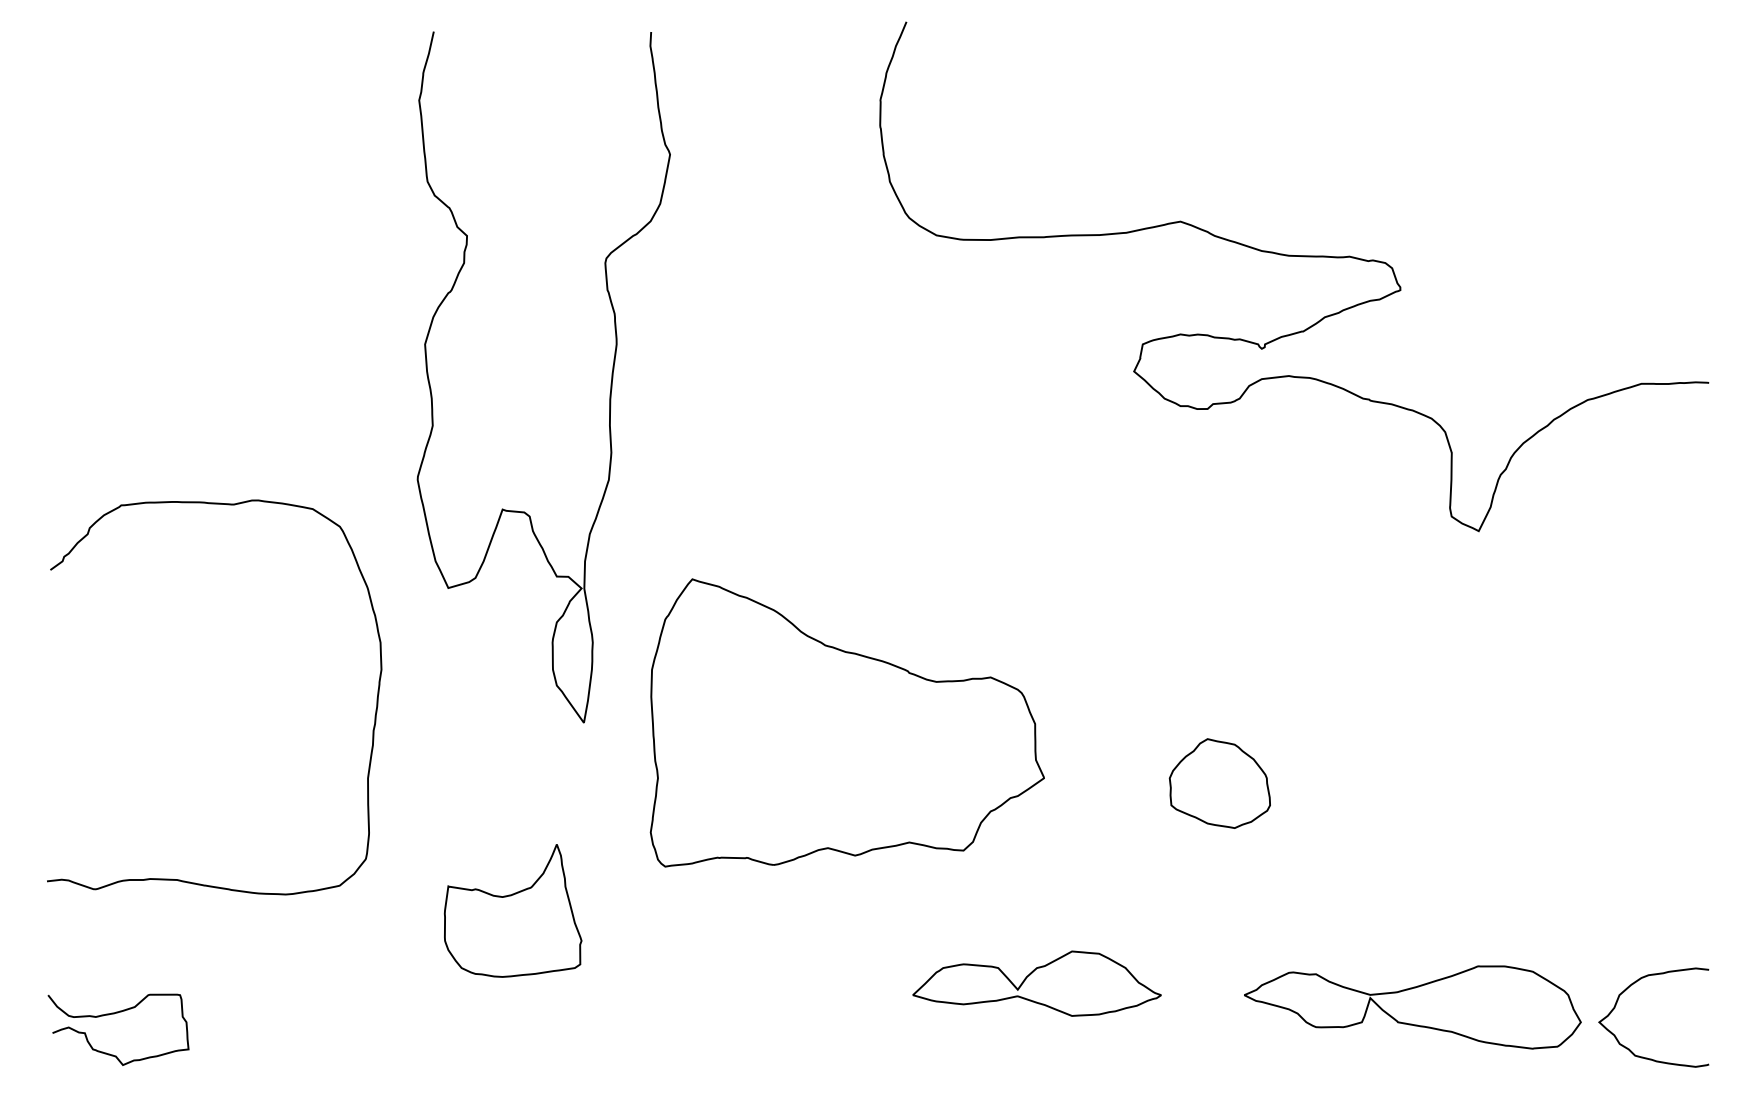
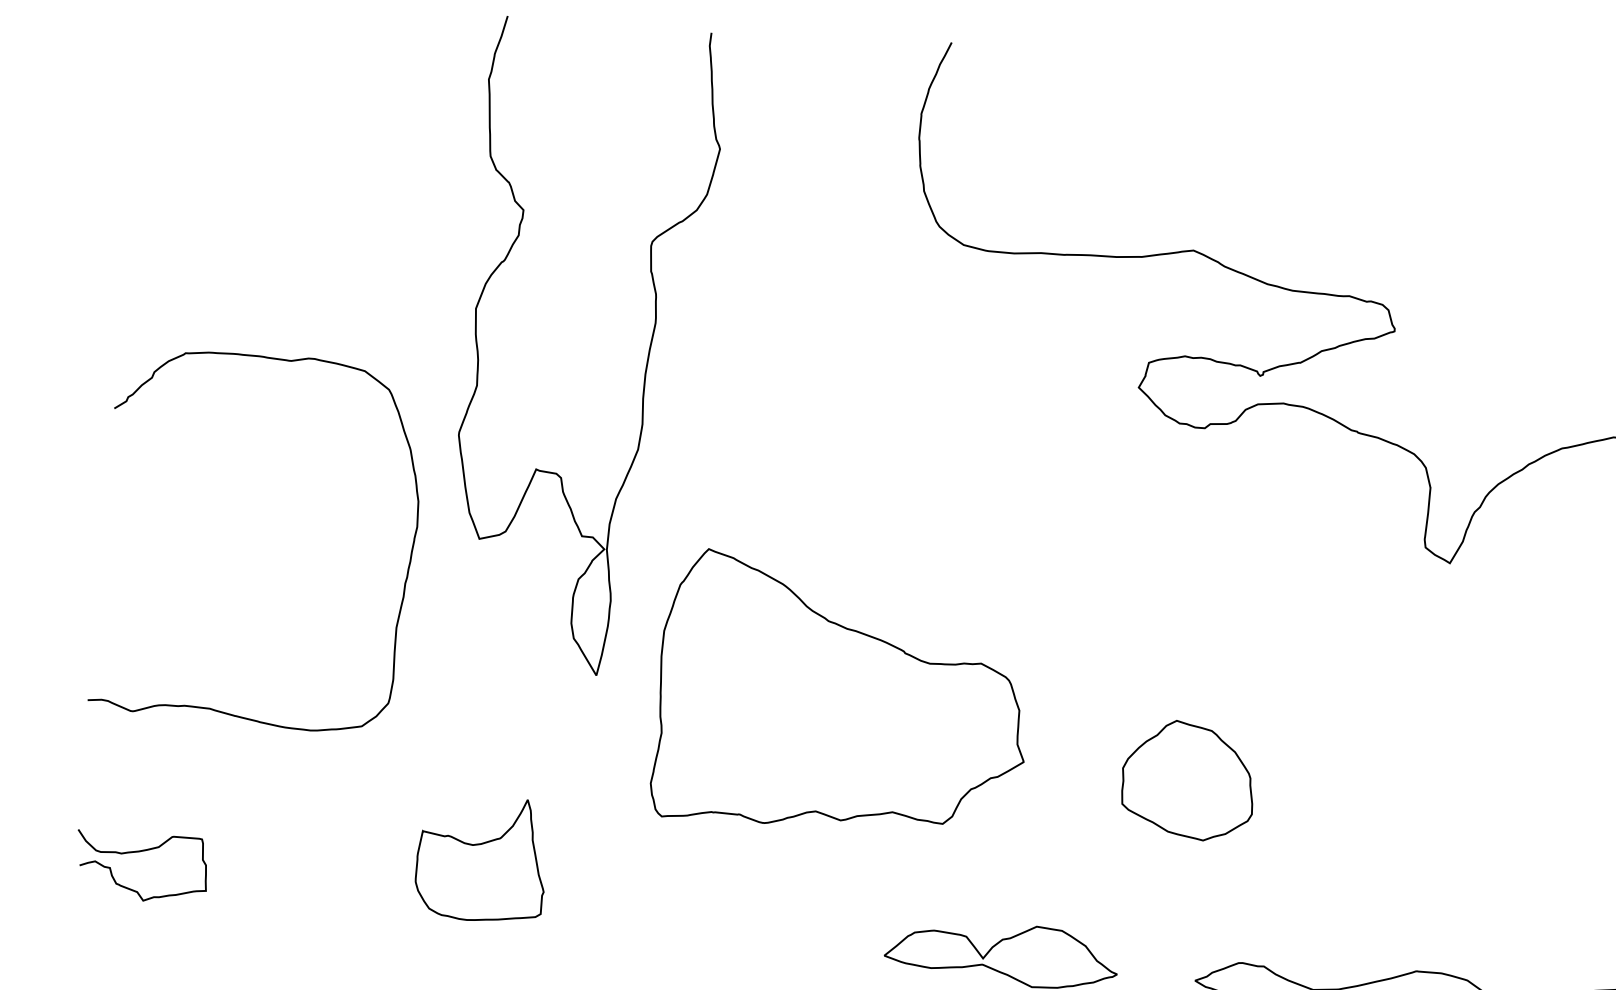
curve: (374, 715) -> (407, 569), moved
part: (1219, 783) -> (1187, 780), size x1.4
part: (512, 910) -> (481, 858), moved
curve: (114, 1014) -> (139, 852), moved

